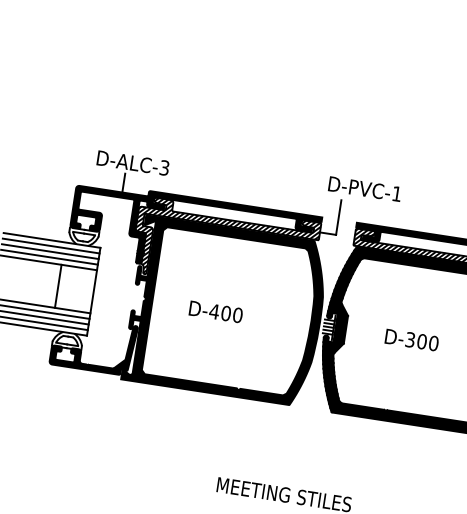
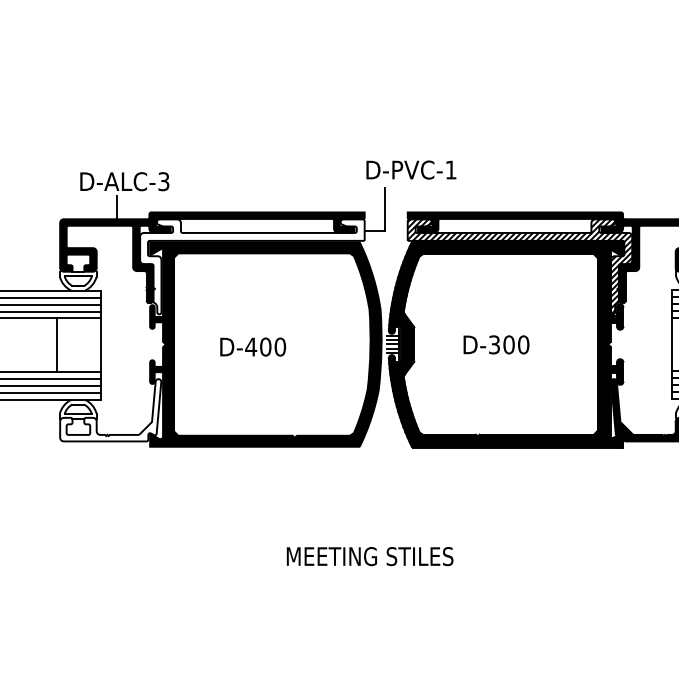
hatch: (225, 247) -> (252, 266), removed
fill: (93, 345) -> (110, 410), removed

